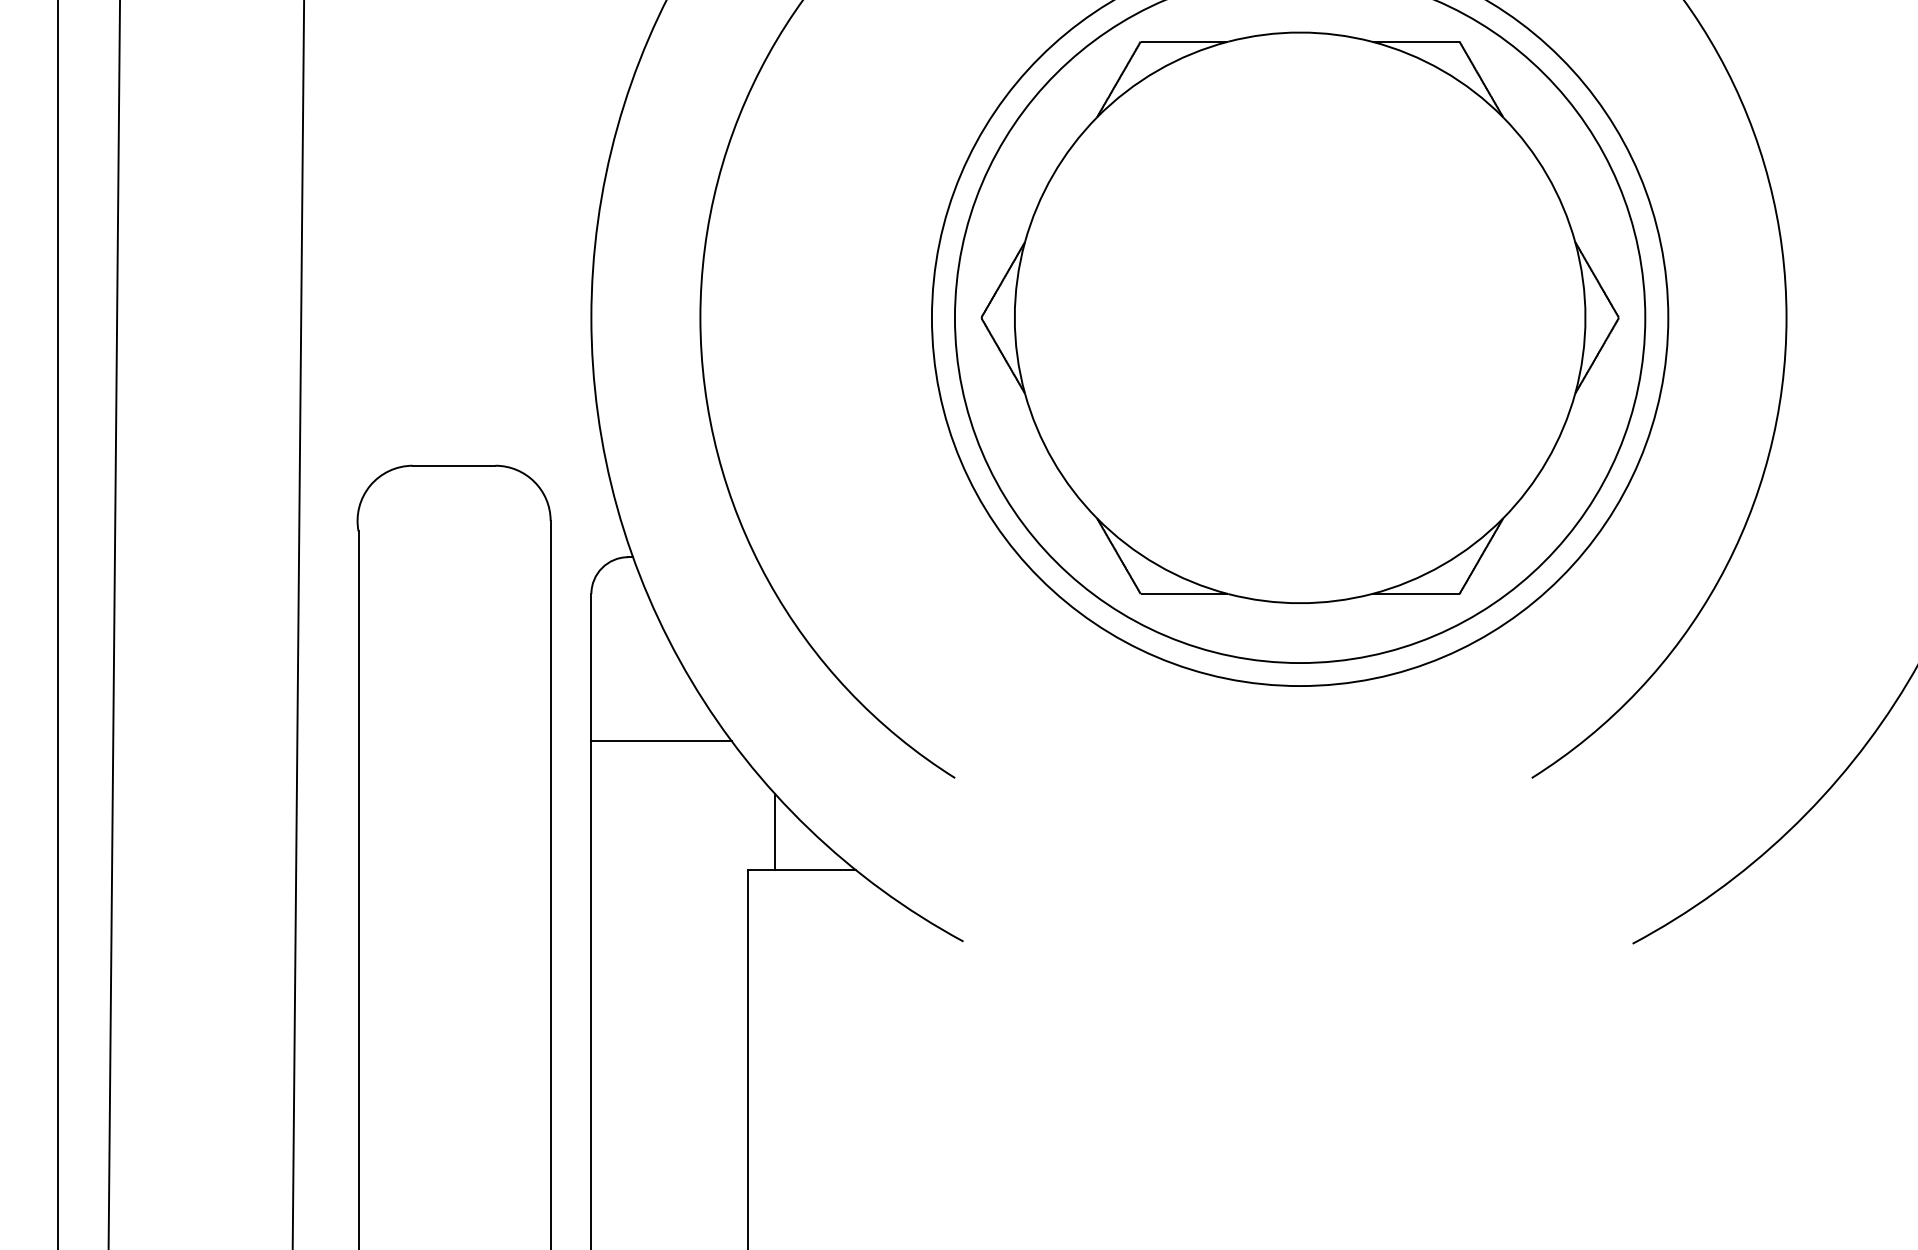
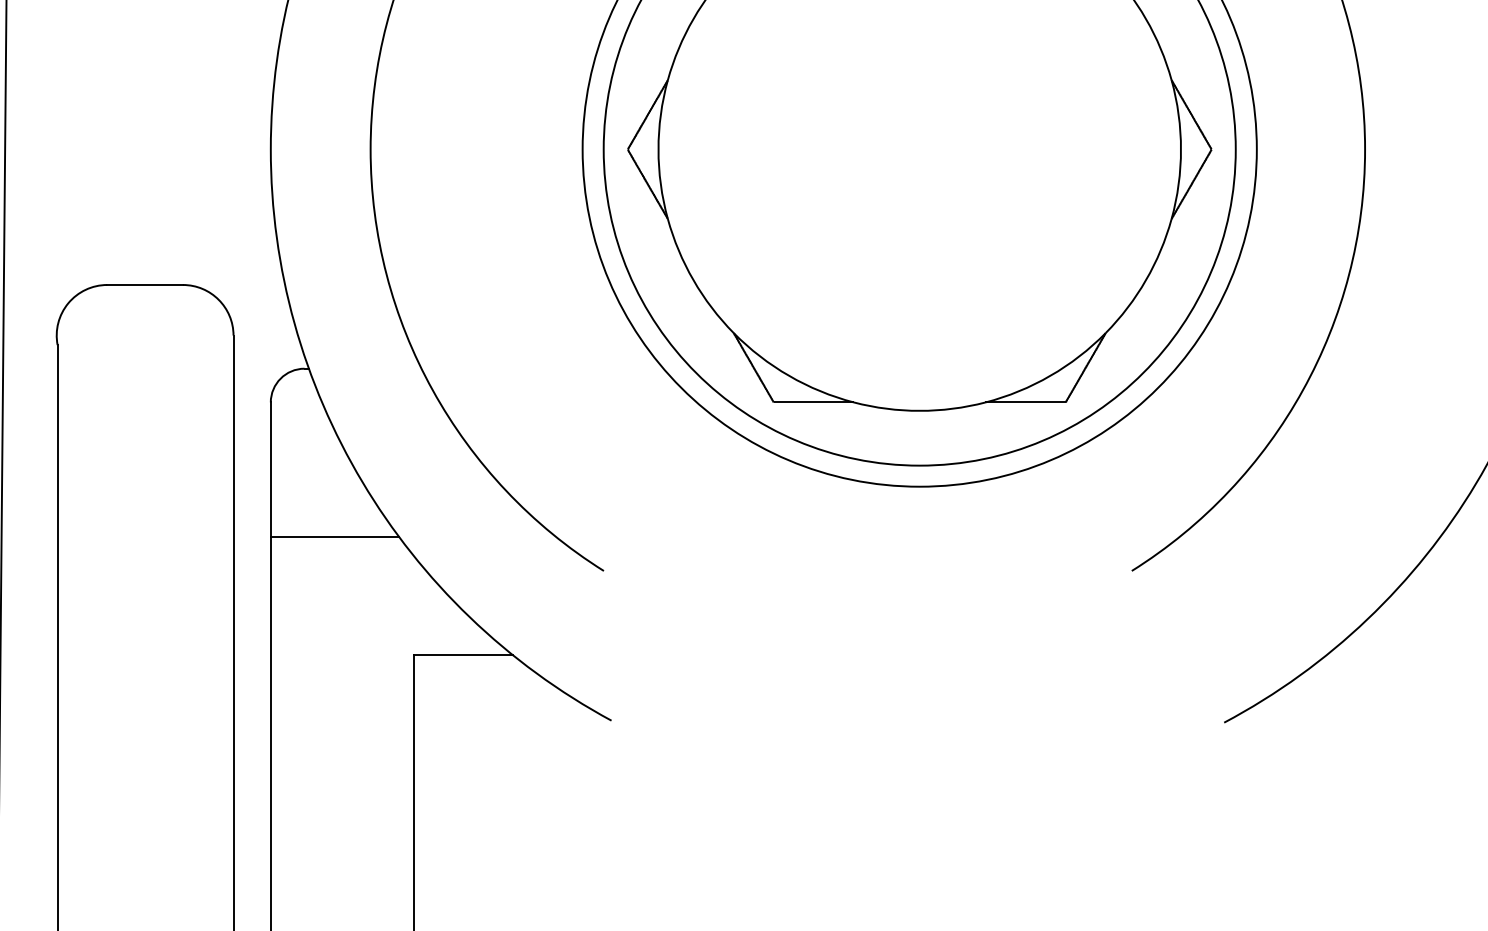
line: (775, 832) -> (439, 620), removed

